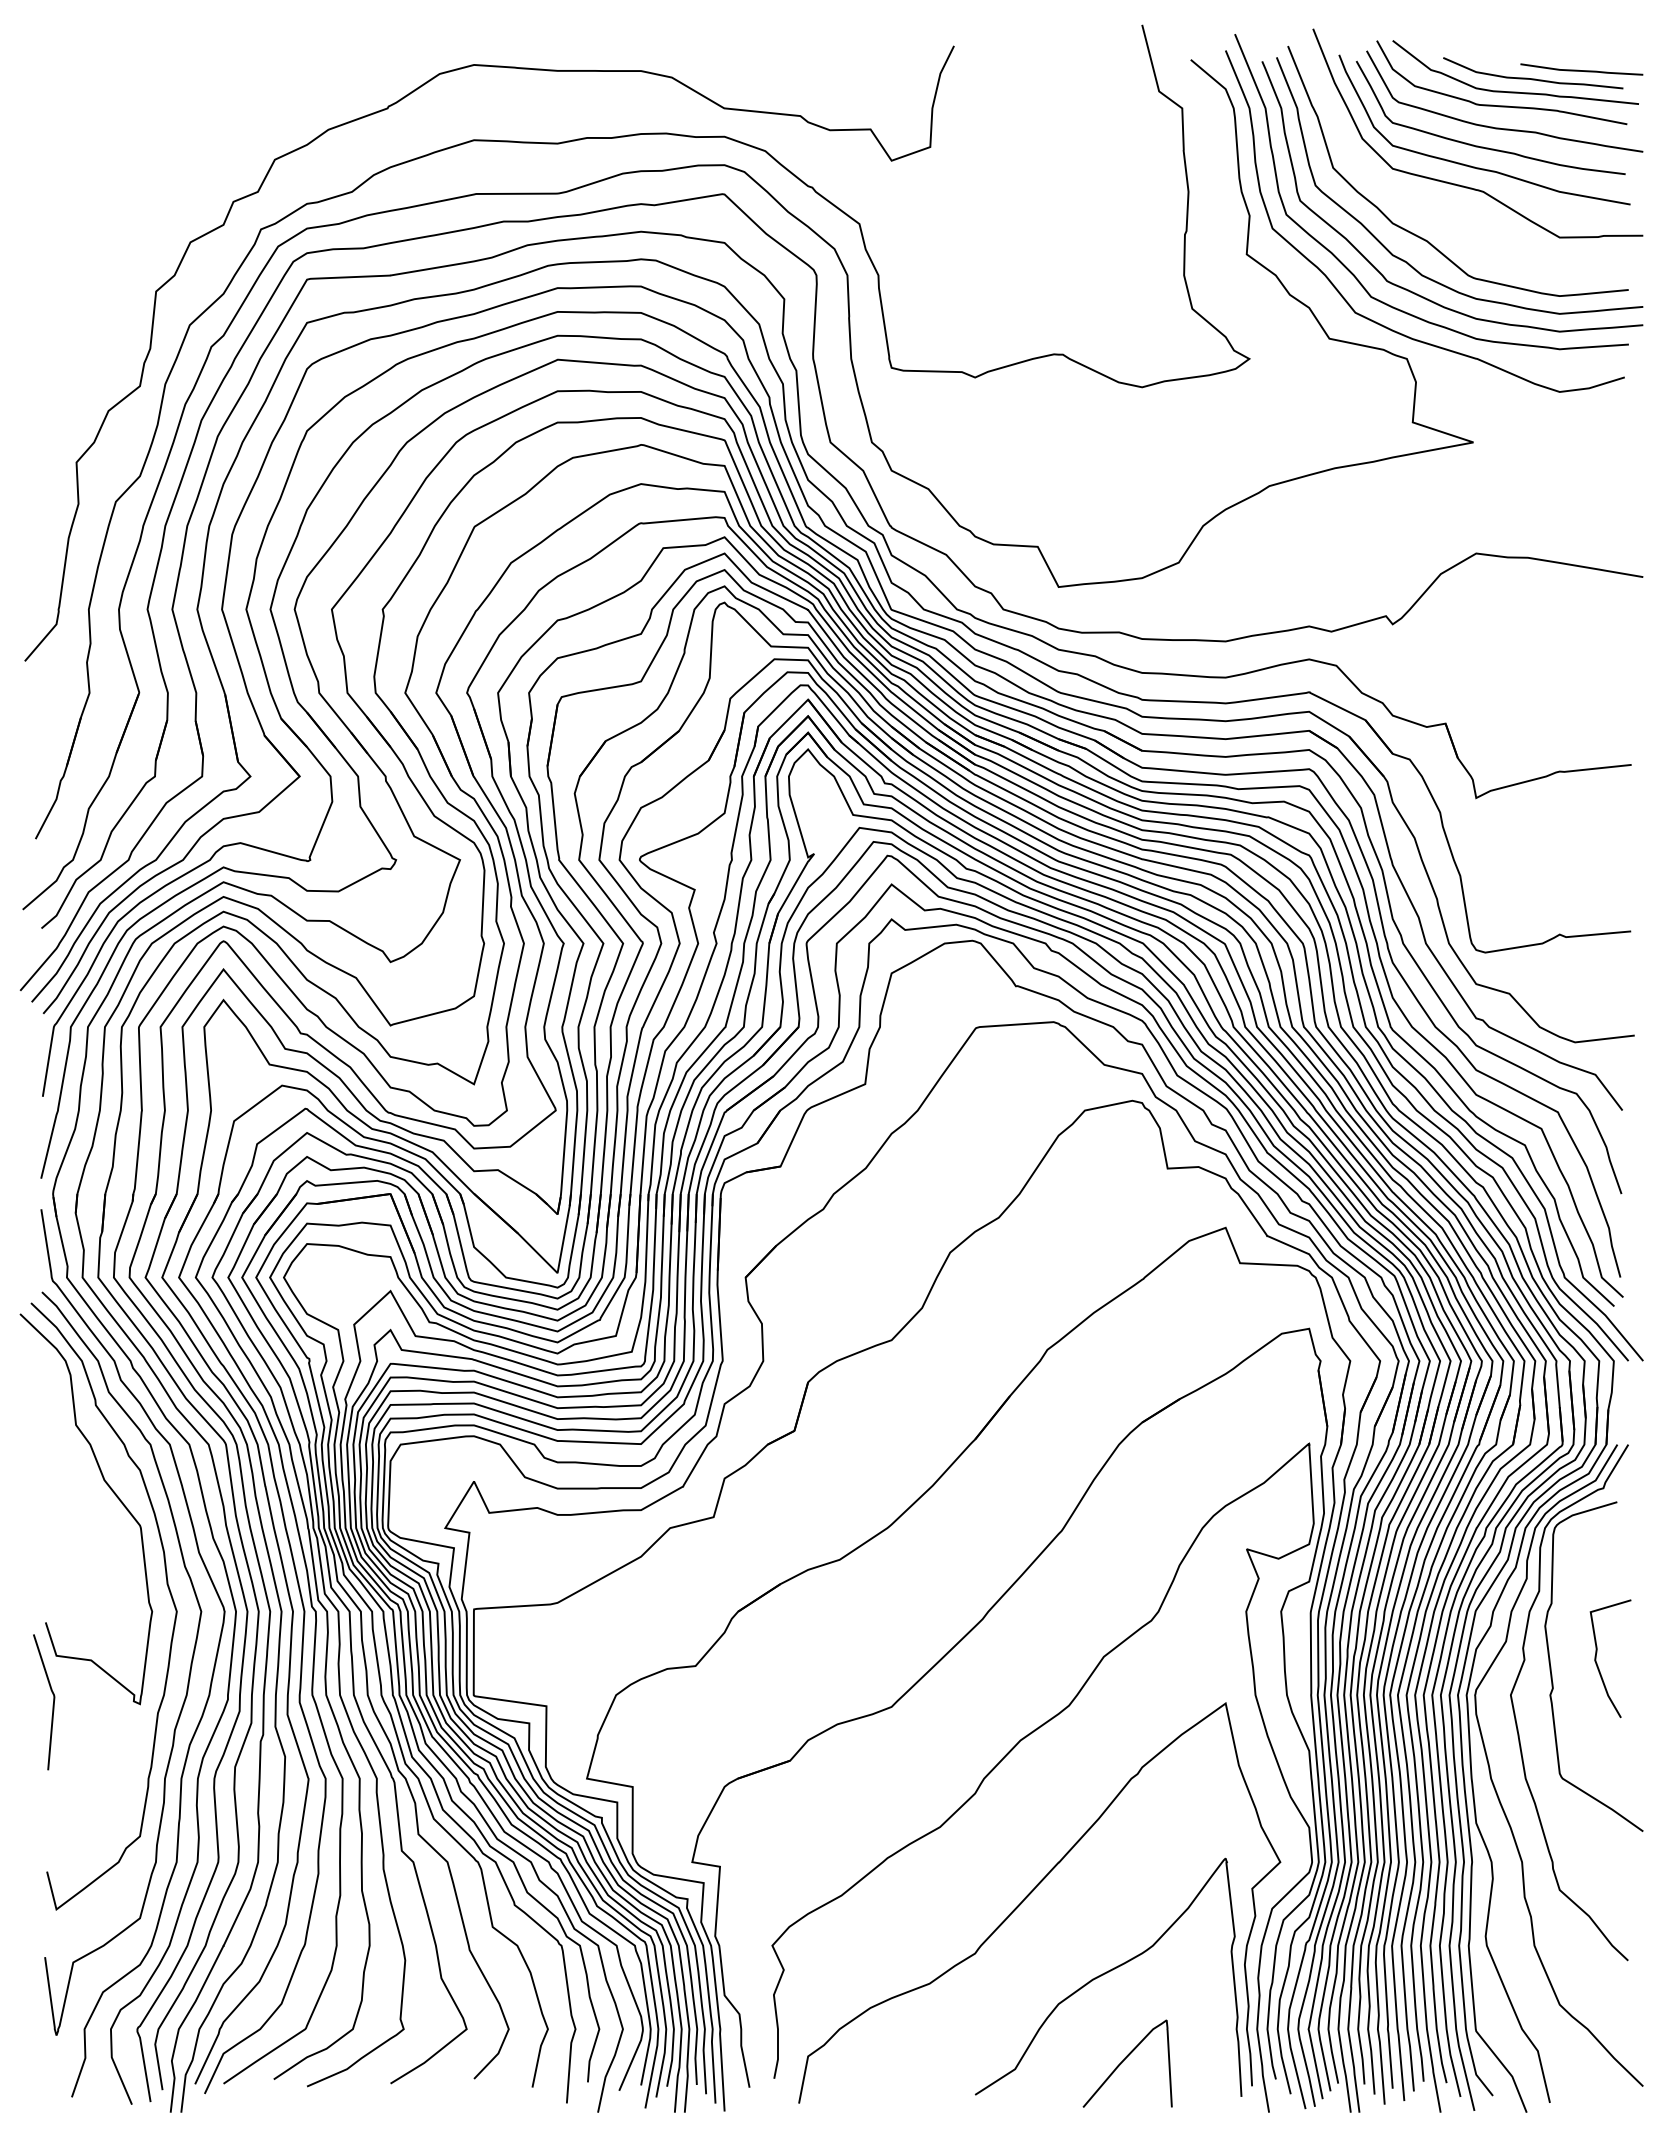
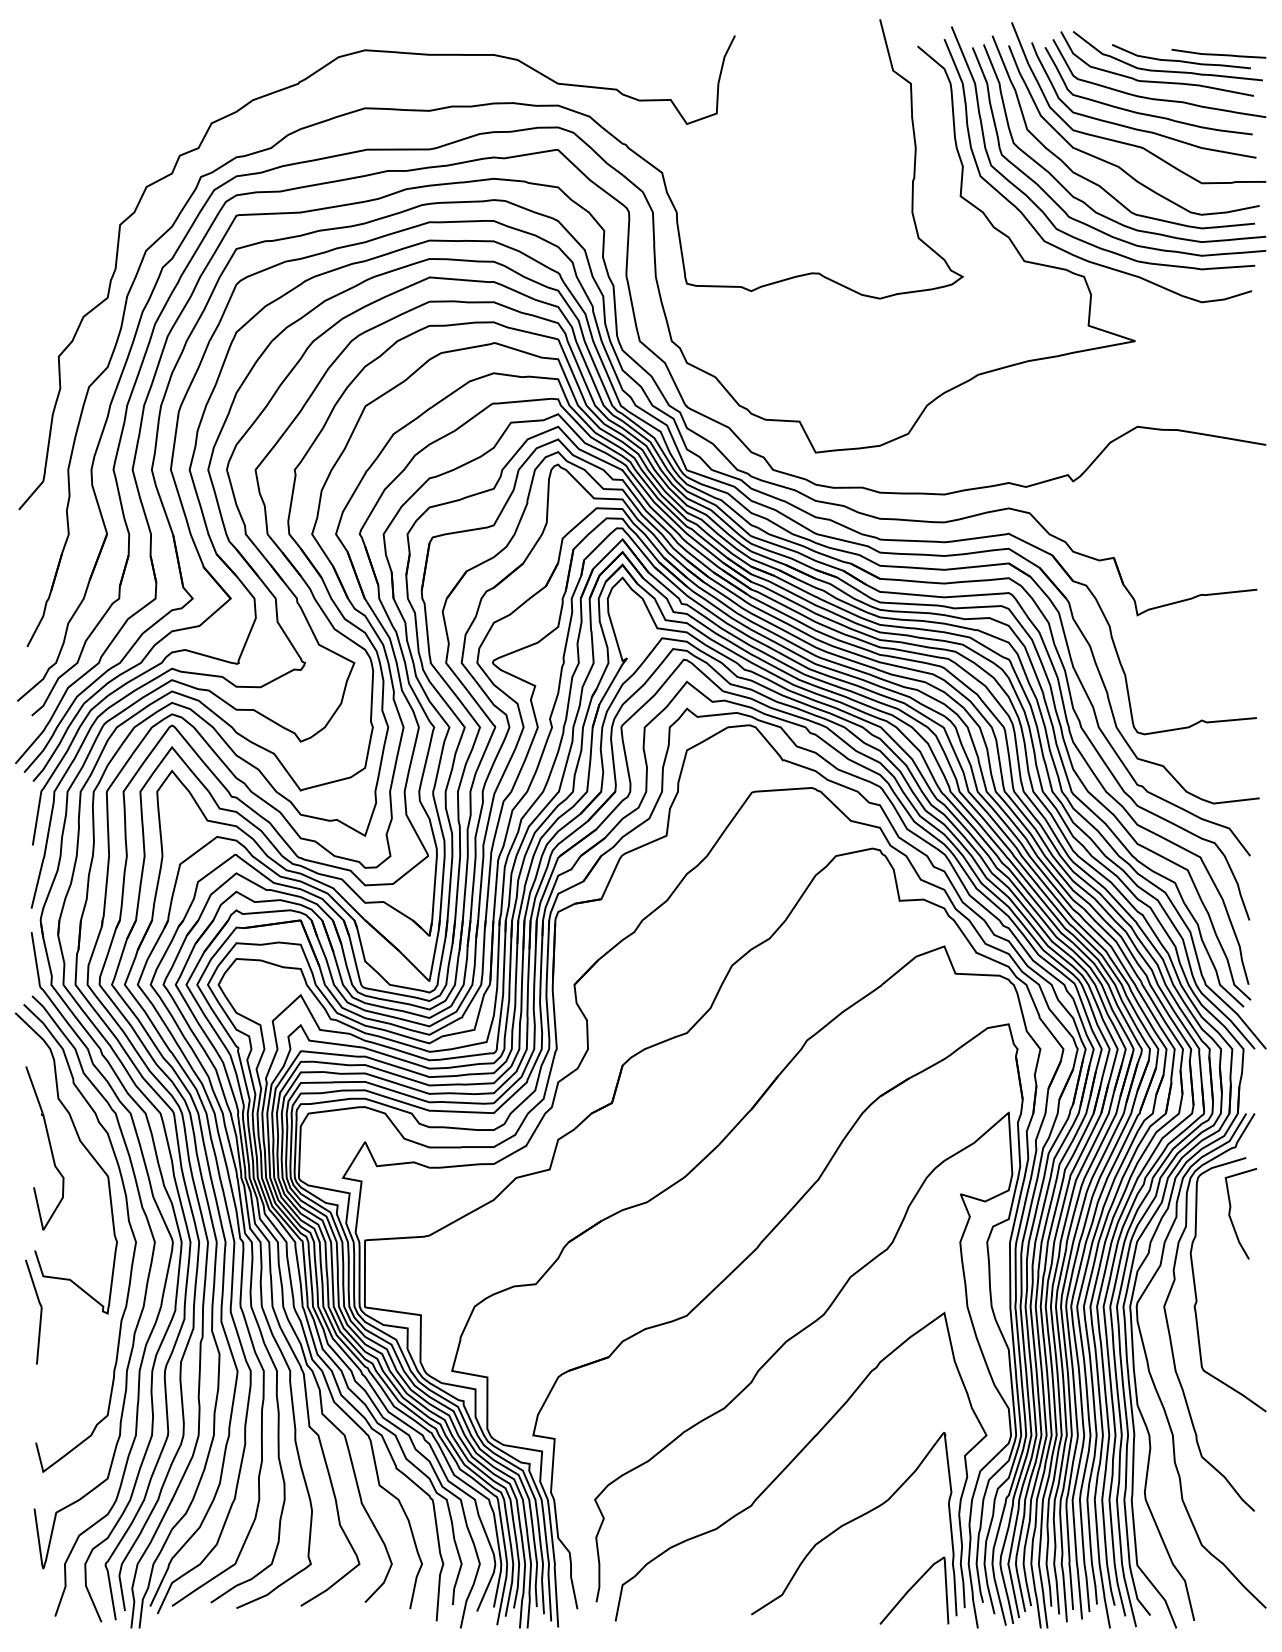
curve: (1450, 214) -> (1117, 165), added
curve: (64, 1486) -> (49, 1145), added
curve: (1598, 1665) -> (1231, 1219), moved
curve: (1124, 2060) -> (911, 1588), moved

